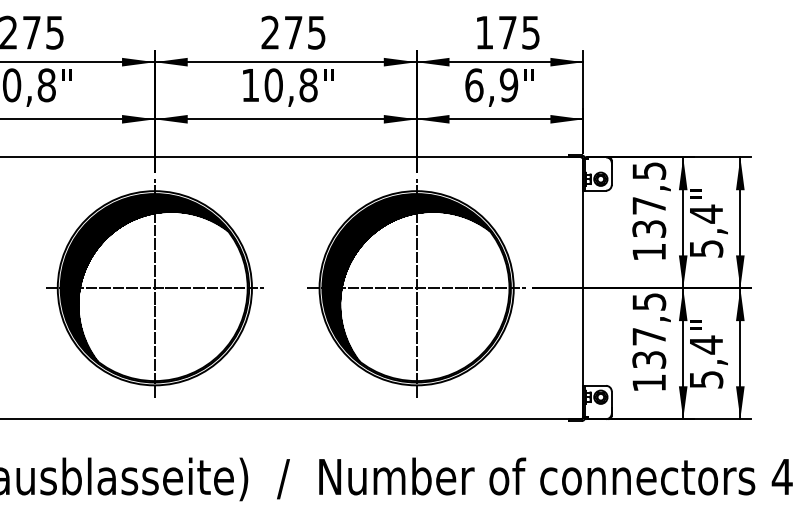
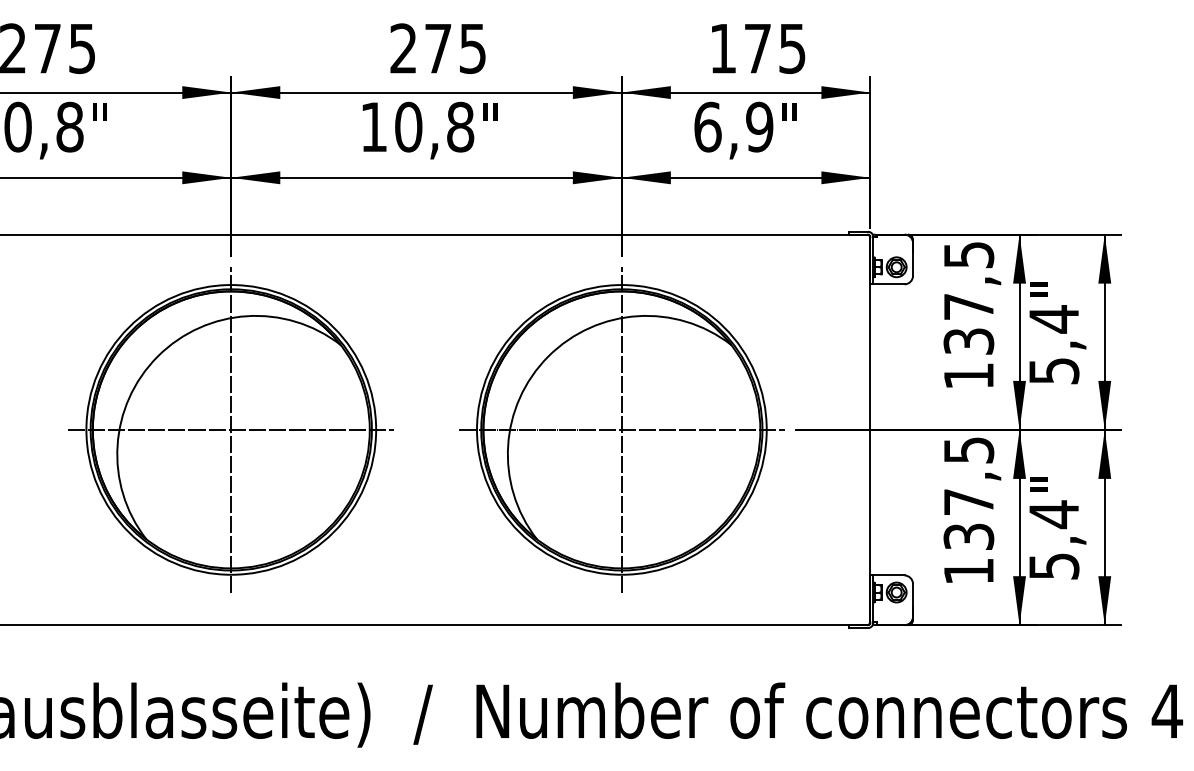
hatch: (145, 278) -> (217, 415), removed
hatch: (406, 278) -> (606, 415), removed

